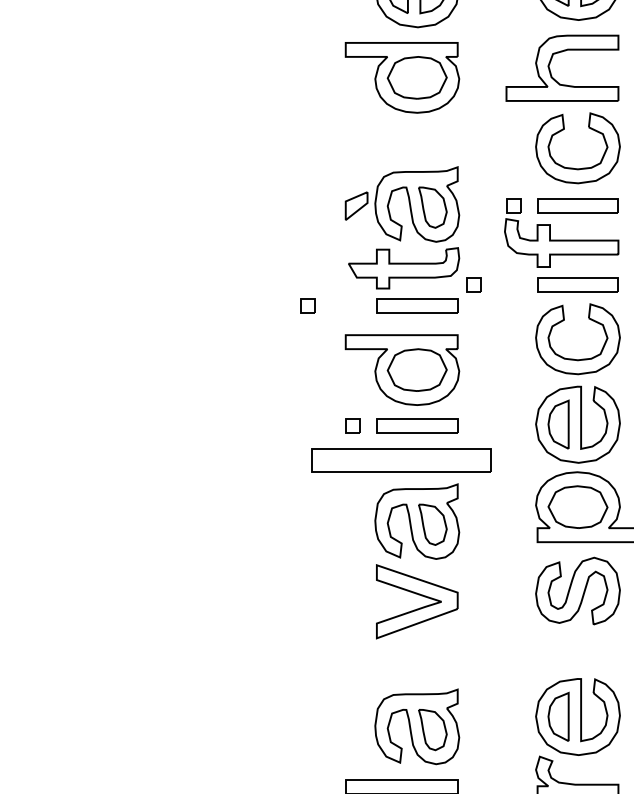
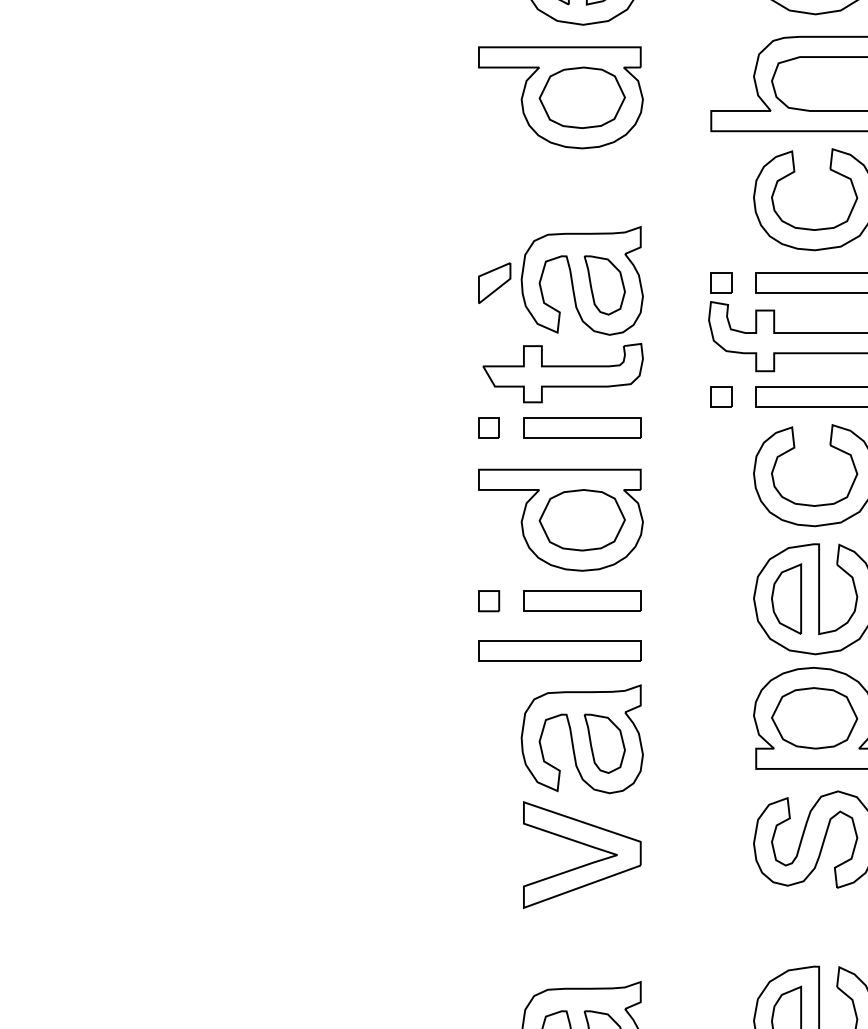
part: (473, 284) -> (721, 396), moved
part: (307, 305) -> (488, 426), moved
part: (401, 459) -> (559, 649), size x0.62

